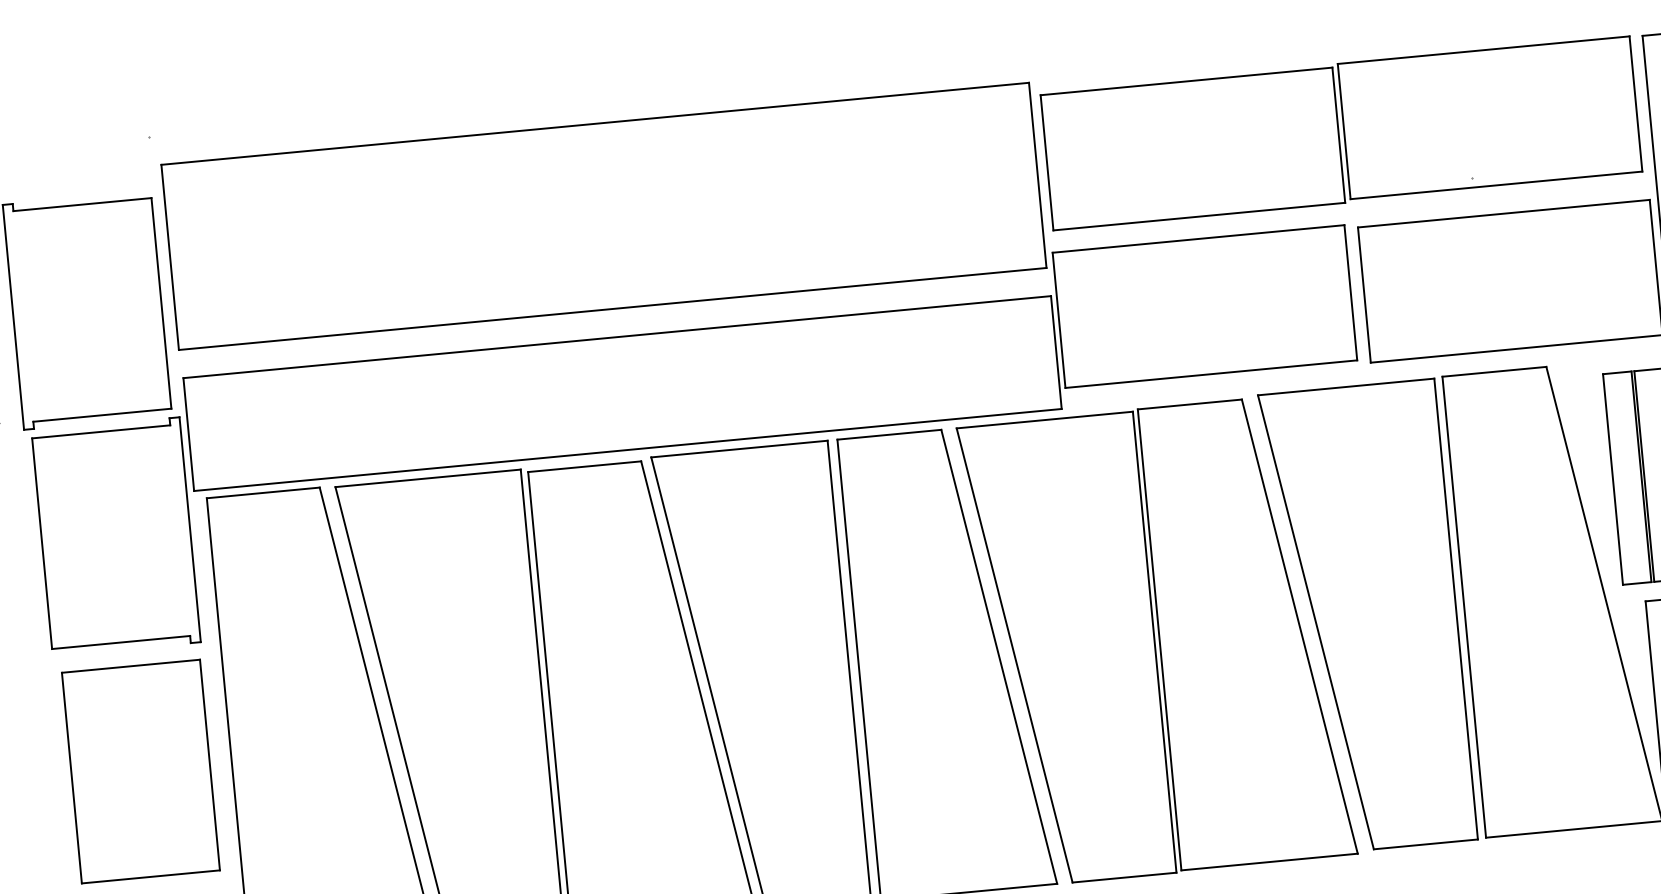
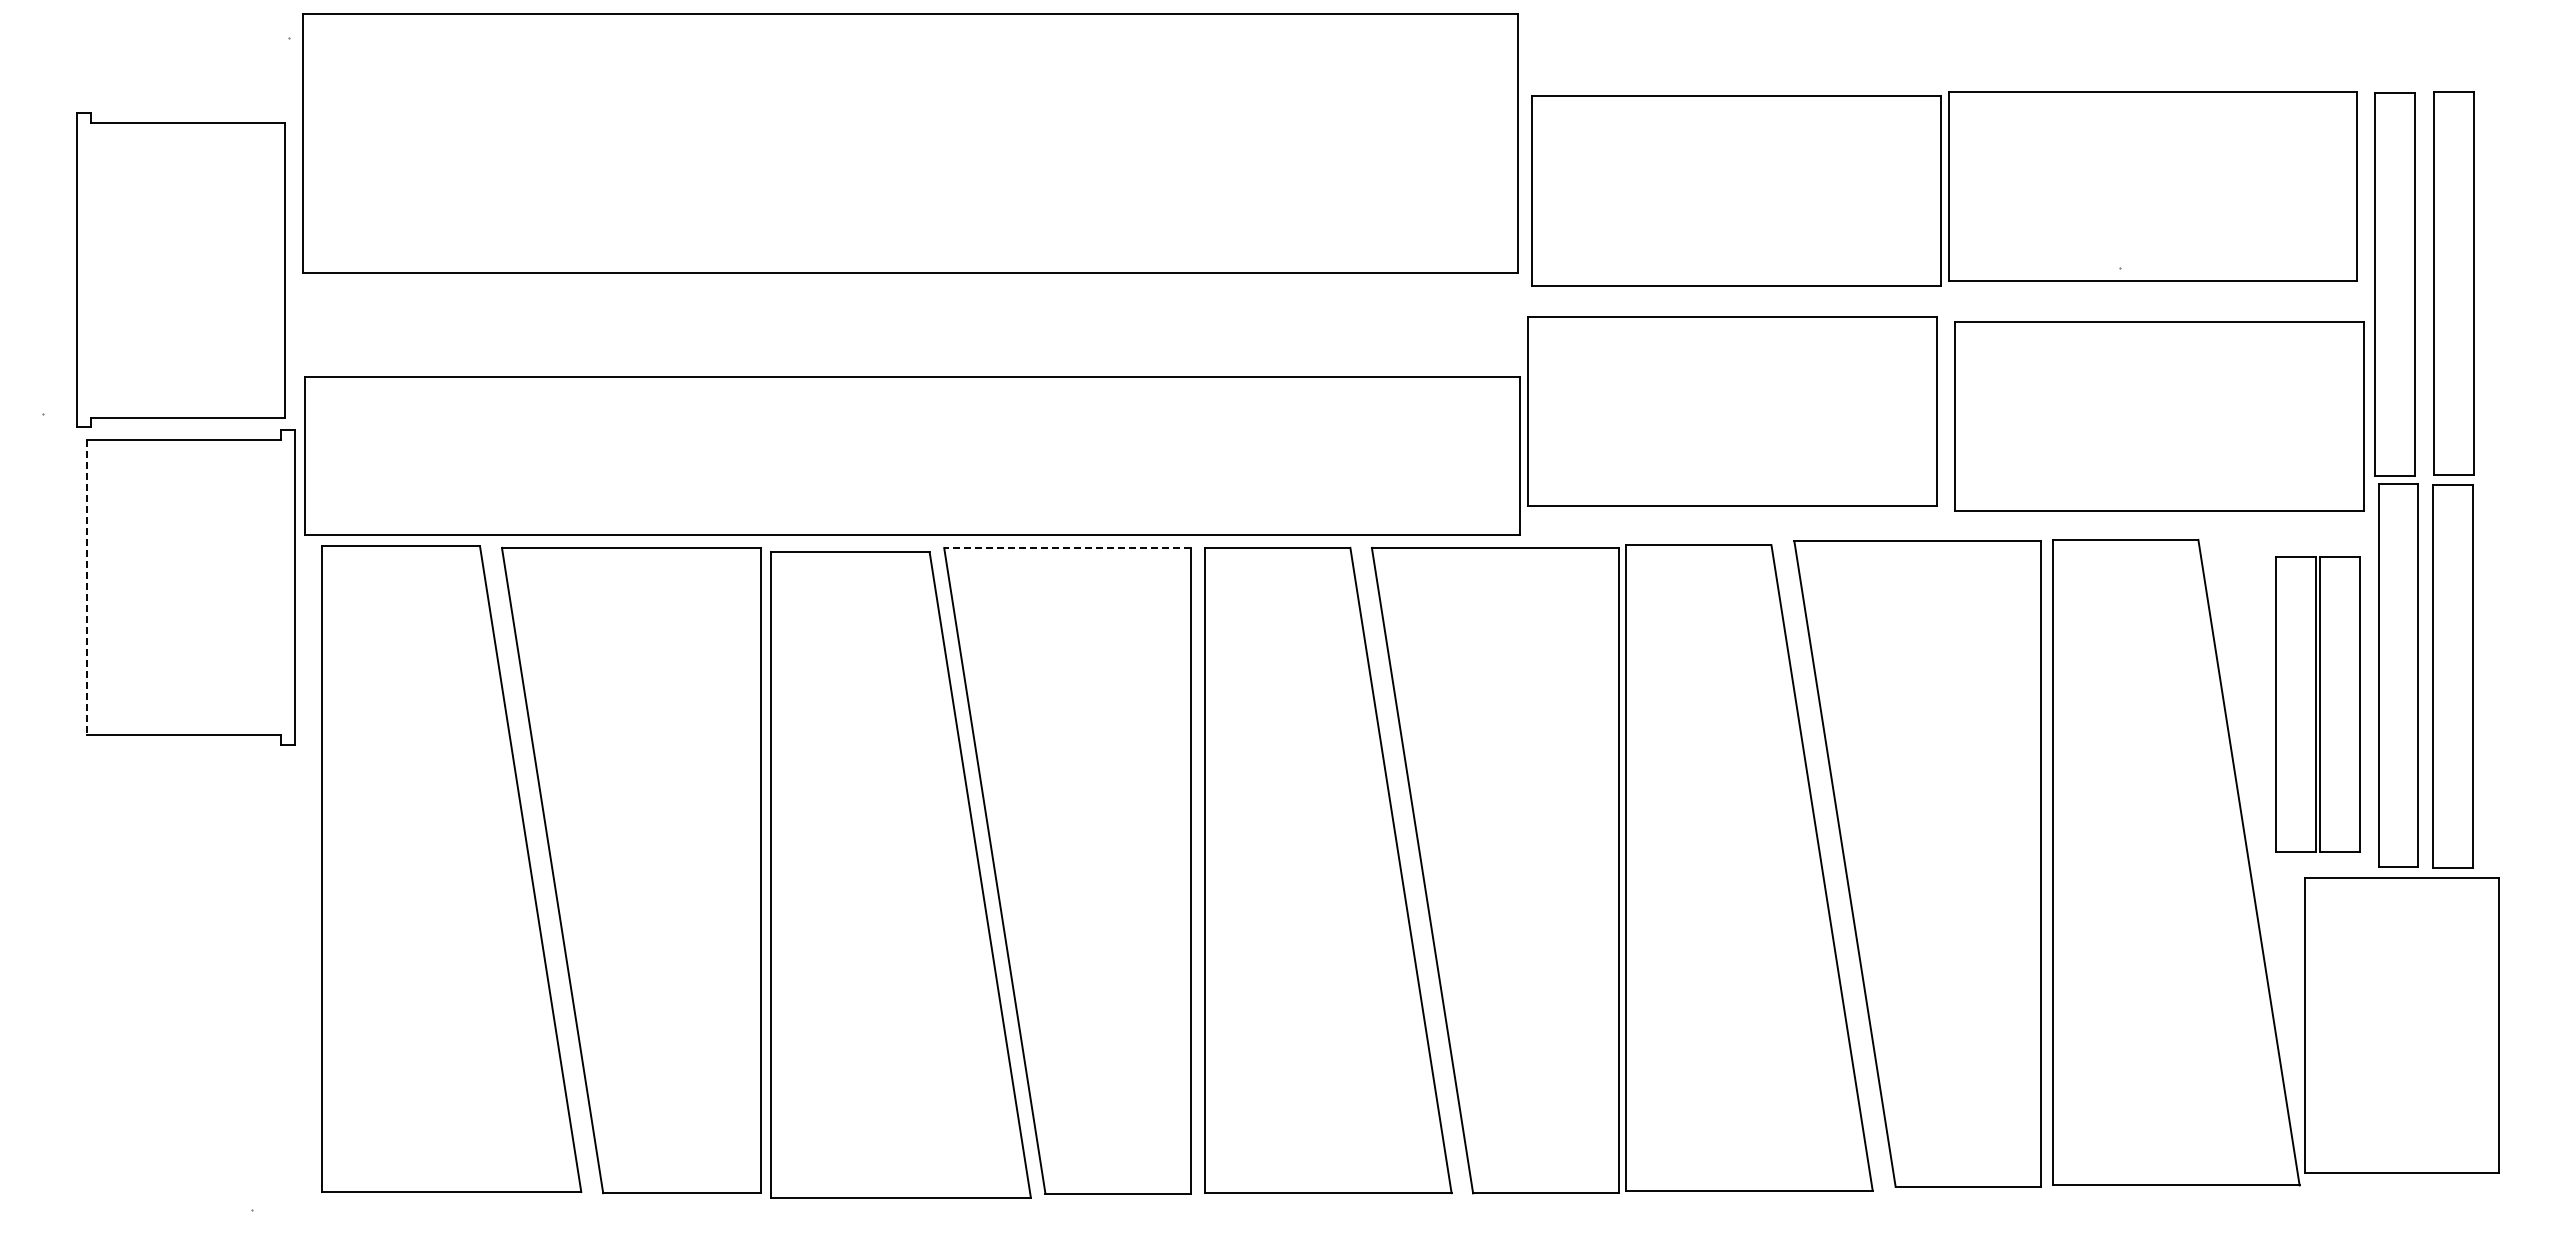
part: (604, 216) -> (910, 143), moved
line: (739, 449) -> (1067, 548), solid -> dashed
line: (42, 544) -> (87, 588), solid -> dashed
part: (140, 771) -> (194, 917), removed

